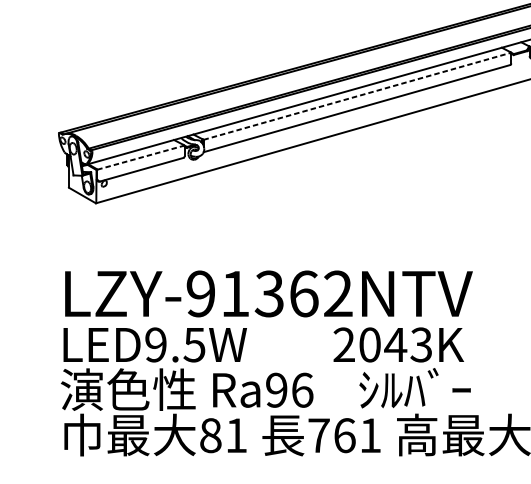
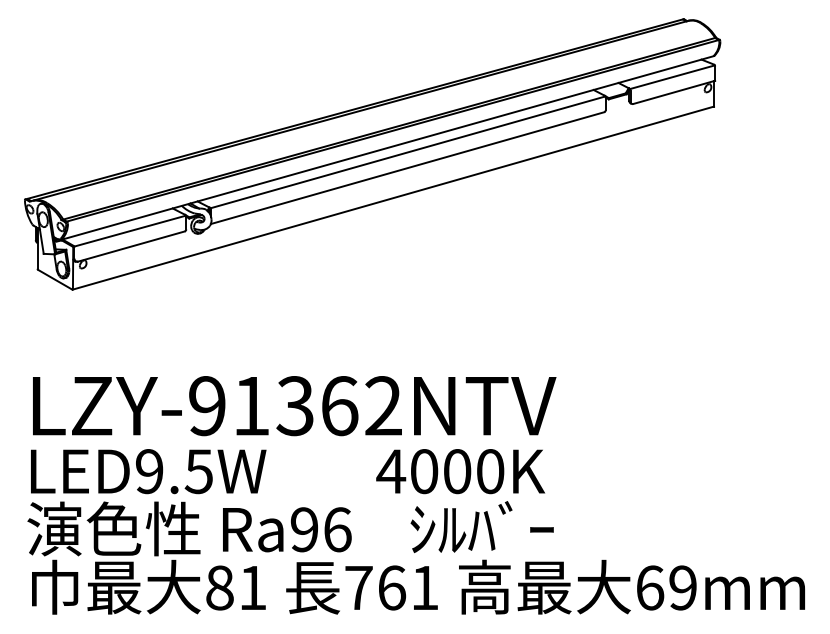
line: (357, 96) -> (408, 152), dashed -> solid
line: (141, 157) -> (130, 231), dashed -> solid
text: (382, 344) -> (440, 471), 2043K -> 4000K

